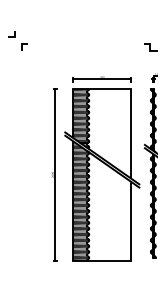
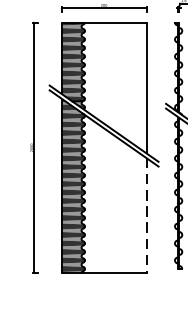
line: (131, 221) -> (146, 215), solid -> dashed

